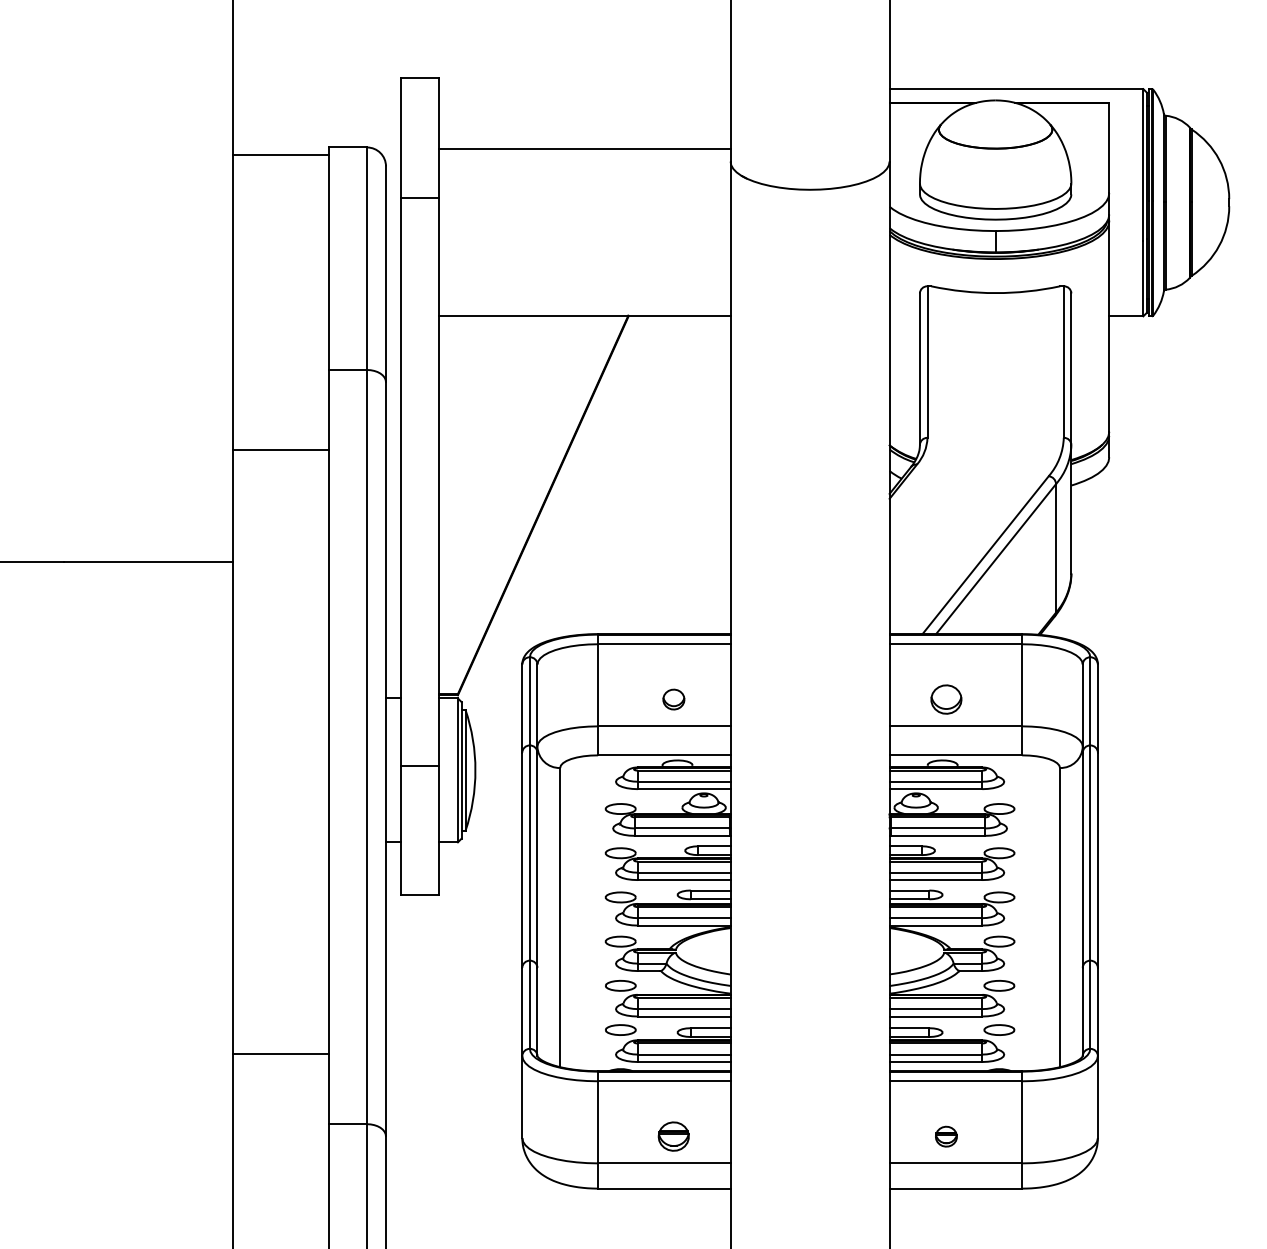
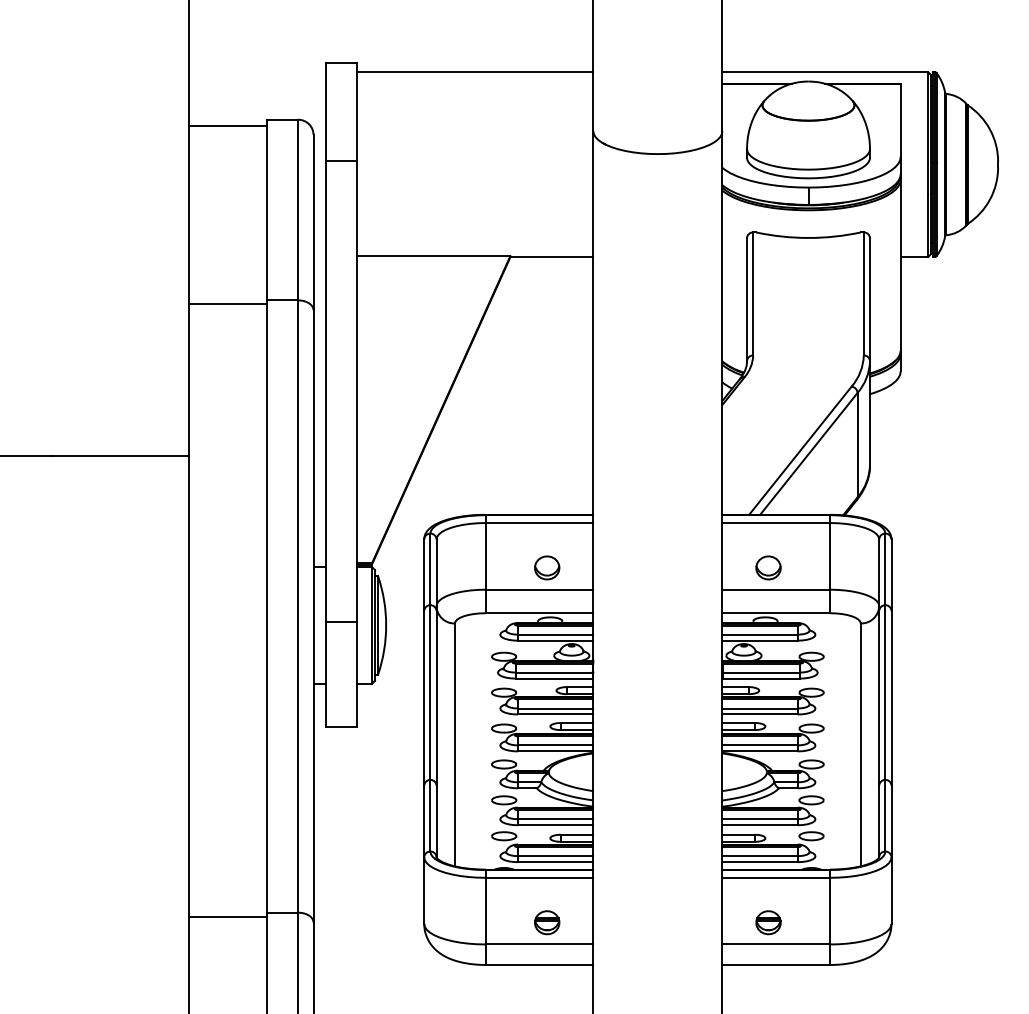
line: (584, 149) -> (474, 72), moved
line: (281, 450) -> (228, 304), moved
part: (674, 699) -> (547, 567), size x1.43
line: (281, 1053) -> (228, 916), moved
part: (946, 1136) -> (768, 922), size x1.43

